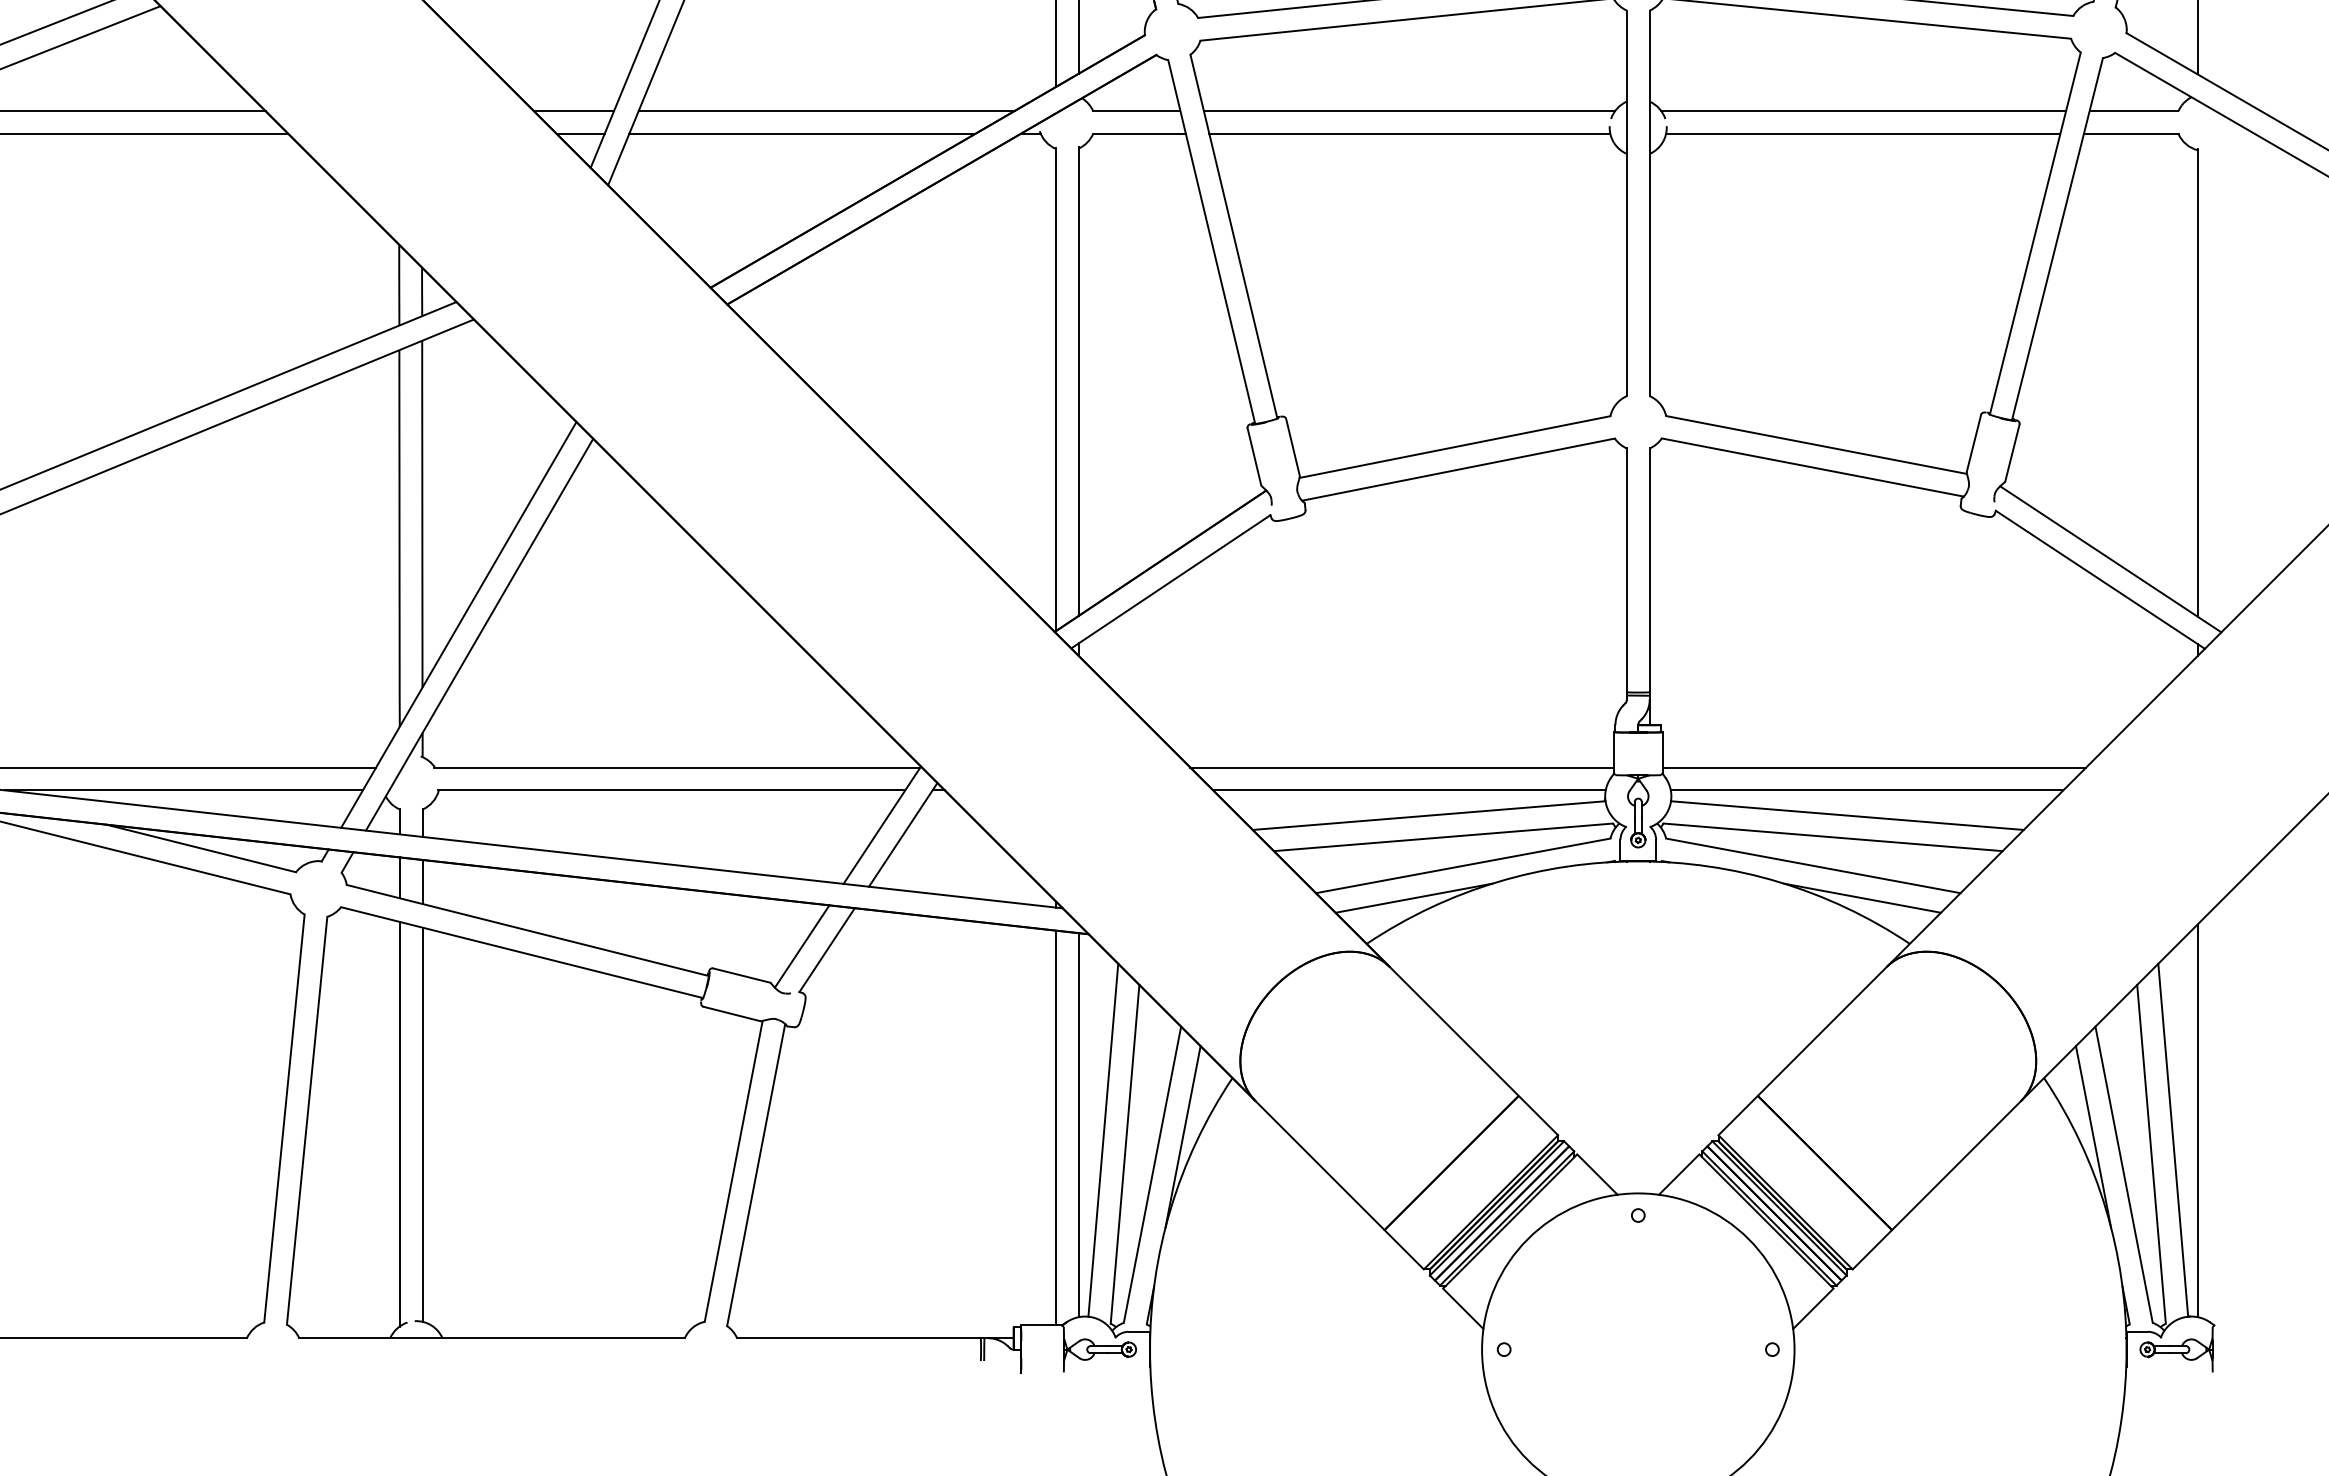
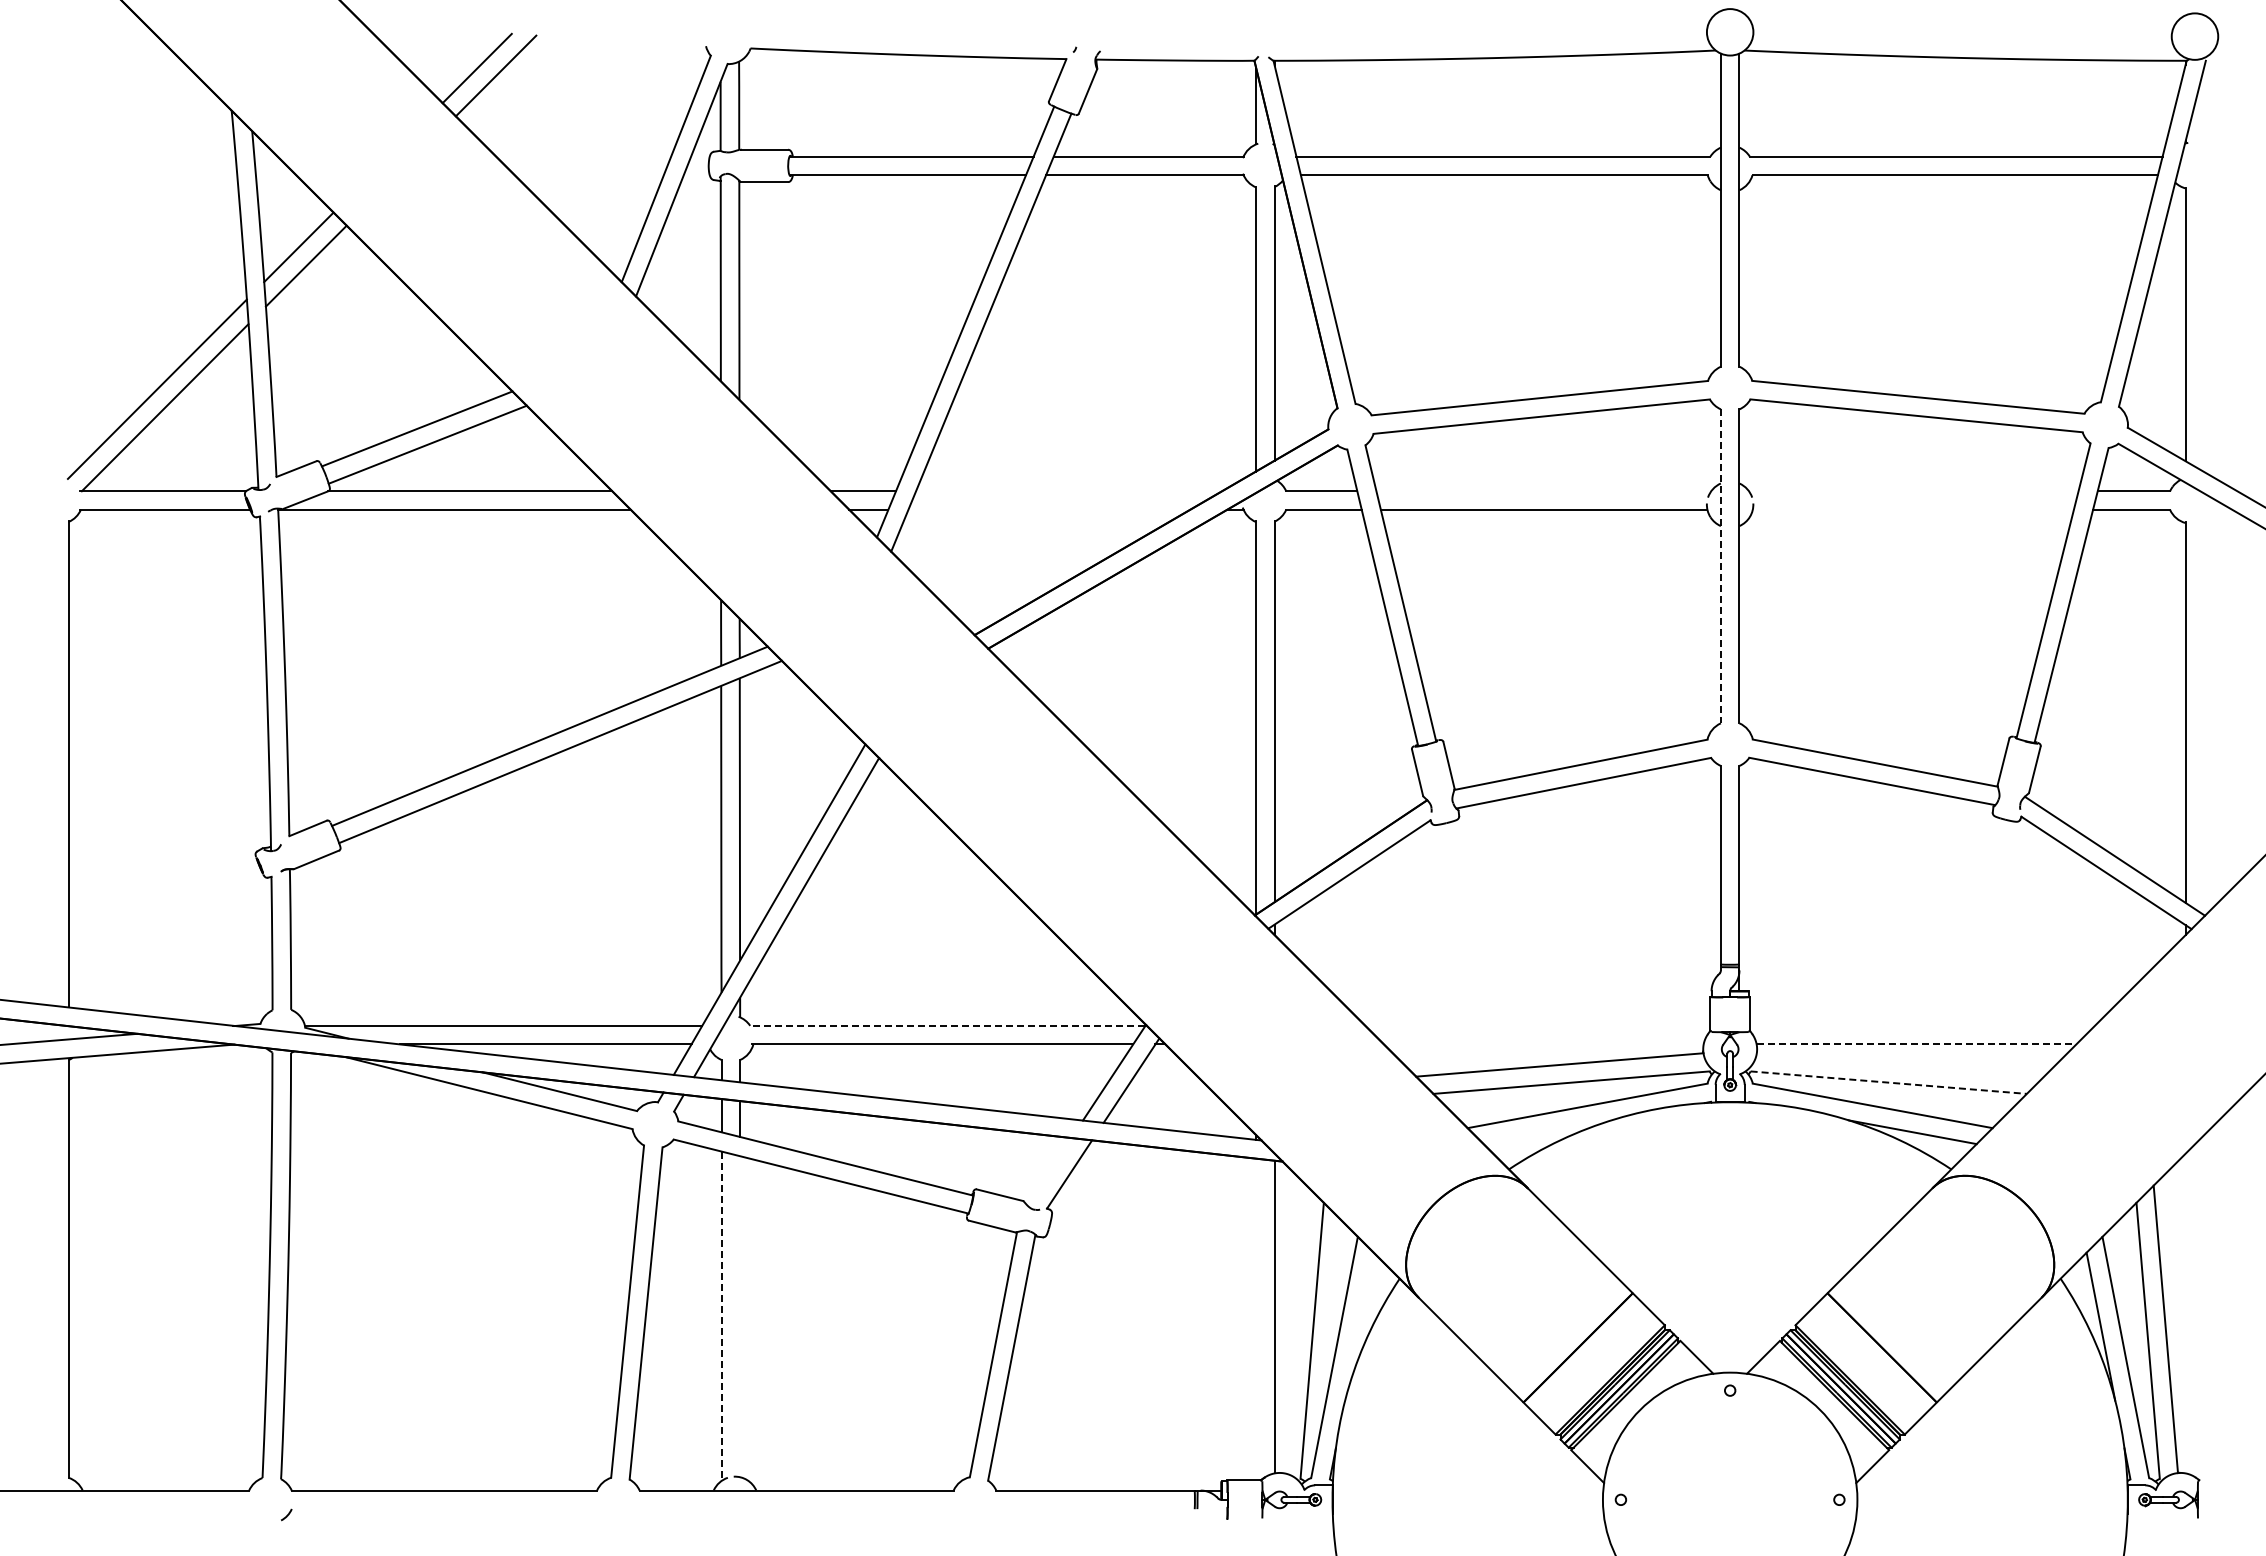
line: (827, 111) -> (1069, 491), removed
line: (1409, 111) -> (1543, 491), removed
line: (1863, 111) -> (1913, 491), removed
line: (802, 133) -> (1049, 509), removed
line: (1862, 133) -> (1912, 509), removed
line: (1626, 203) -> (1720, 566), solid -> dashed
line: (676, 767) -> (946, 1025), solid -> dashed
line: (1401, 767) -> (1537, 1025), removed
line: (1873, 767) -> (1921, 1025), removed
line: (1409, 790) -> (1543, 1044), removed
line: (1867, 790) -> (1916, 1044), solid -> dashed
line: (1847, 815) -> (1900, 1064), removed
line: (1832, 837) -> (1888, 1082), solid -> dashed
line: (1413, 898) -> (1547, 1132), removed
line: (802, 946) -> (1049, 1171), removed
line: (2197, 1120) -> (2185, 1313), removed
line: (399, 1124) -> (721, 1316), solid -> dashed
line: (423, 1124) -> (740, 1316), removed
line: (1056, 1128) -> (1256, 1319), removed
line: (1183, 1136) -> (1359, 1326), removed
line: (1103, 1140) -> (1294, 1329), removed

